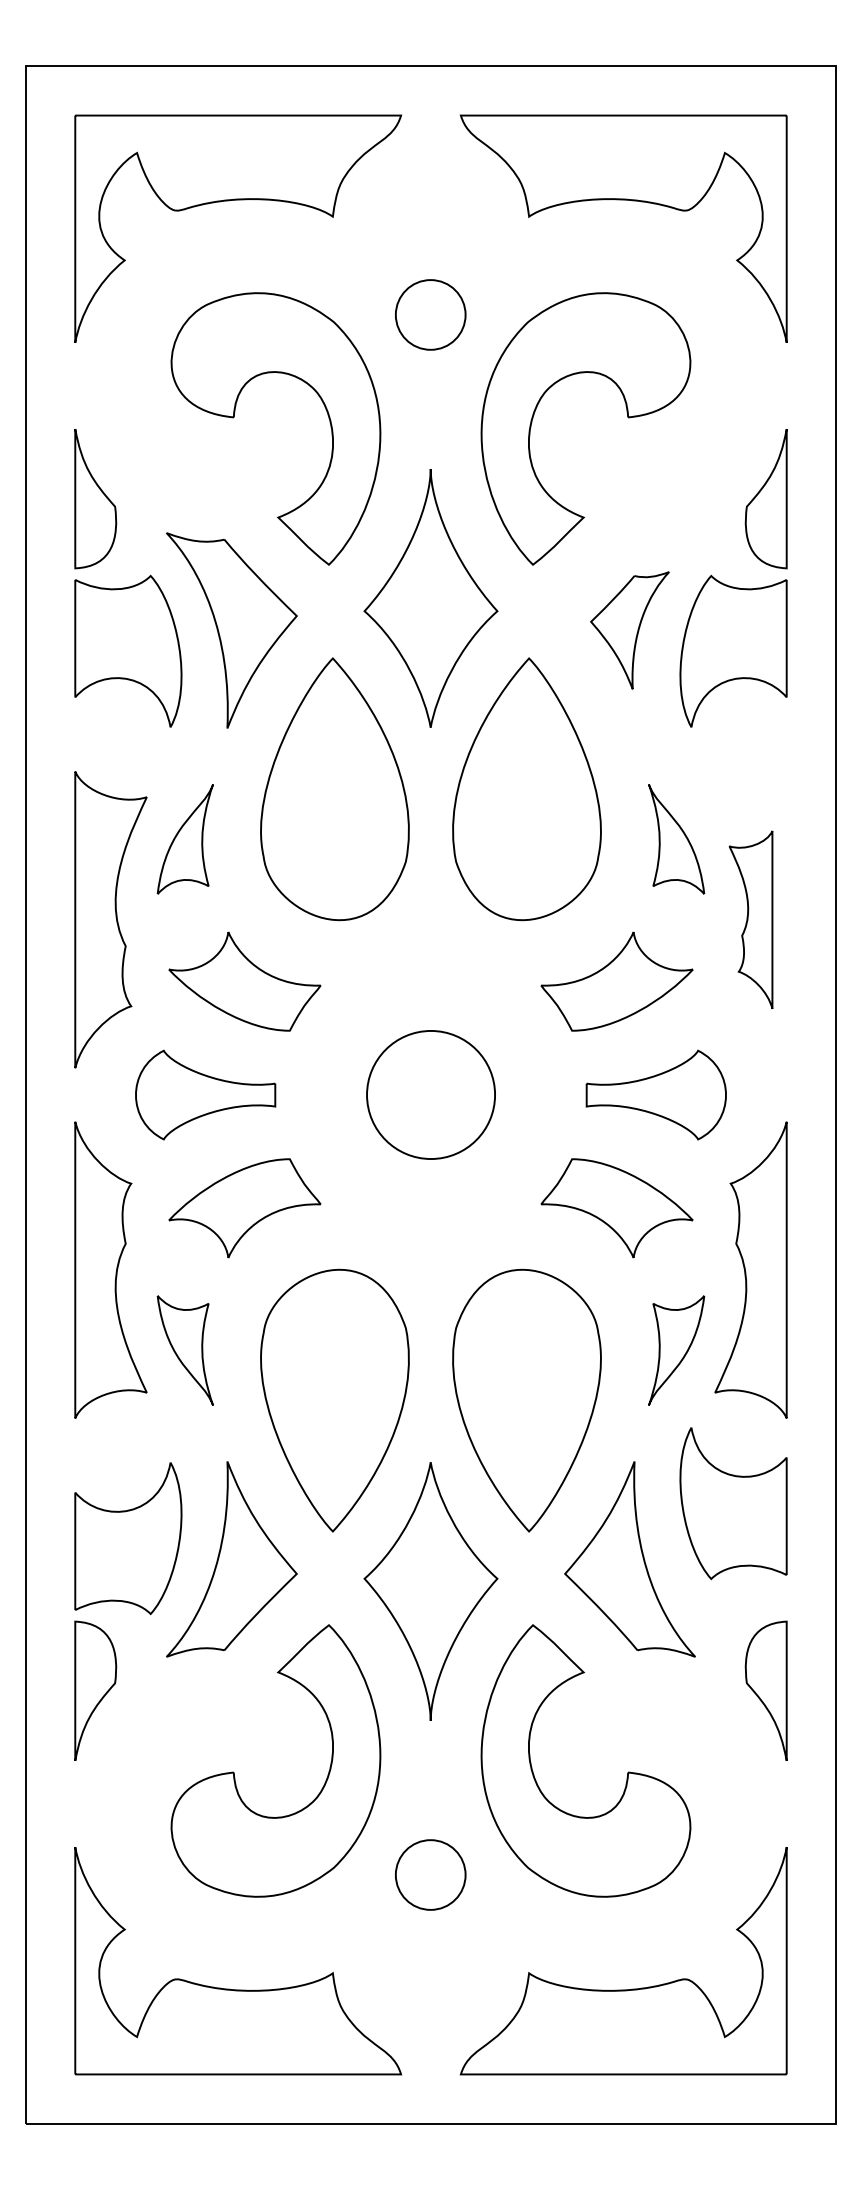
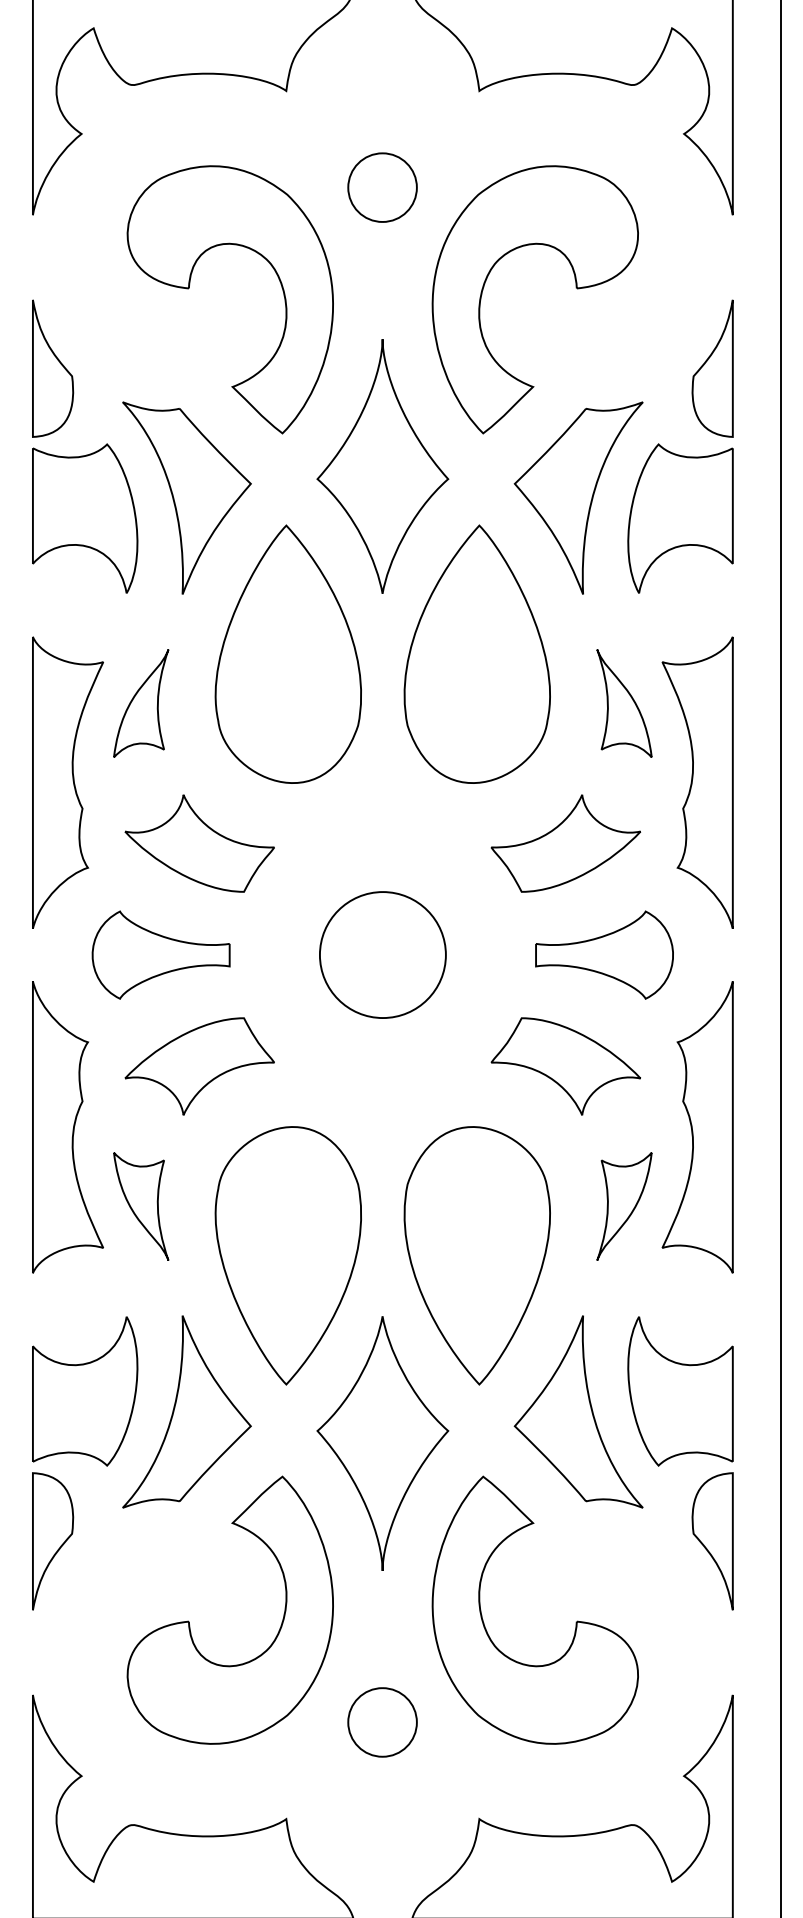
part: (629, 630) -> (578, 498), size x1.67
part: (750, 919) -> (697, 782), size x1.67
part: (733, 1503) -> (680, 1391), moved

